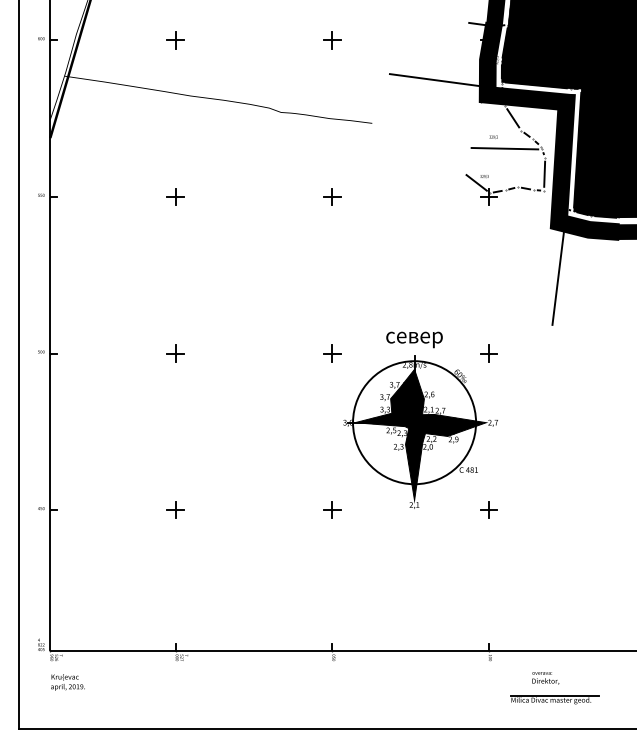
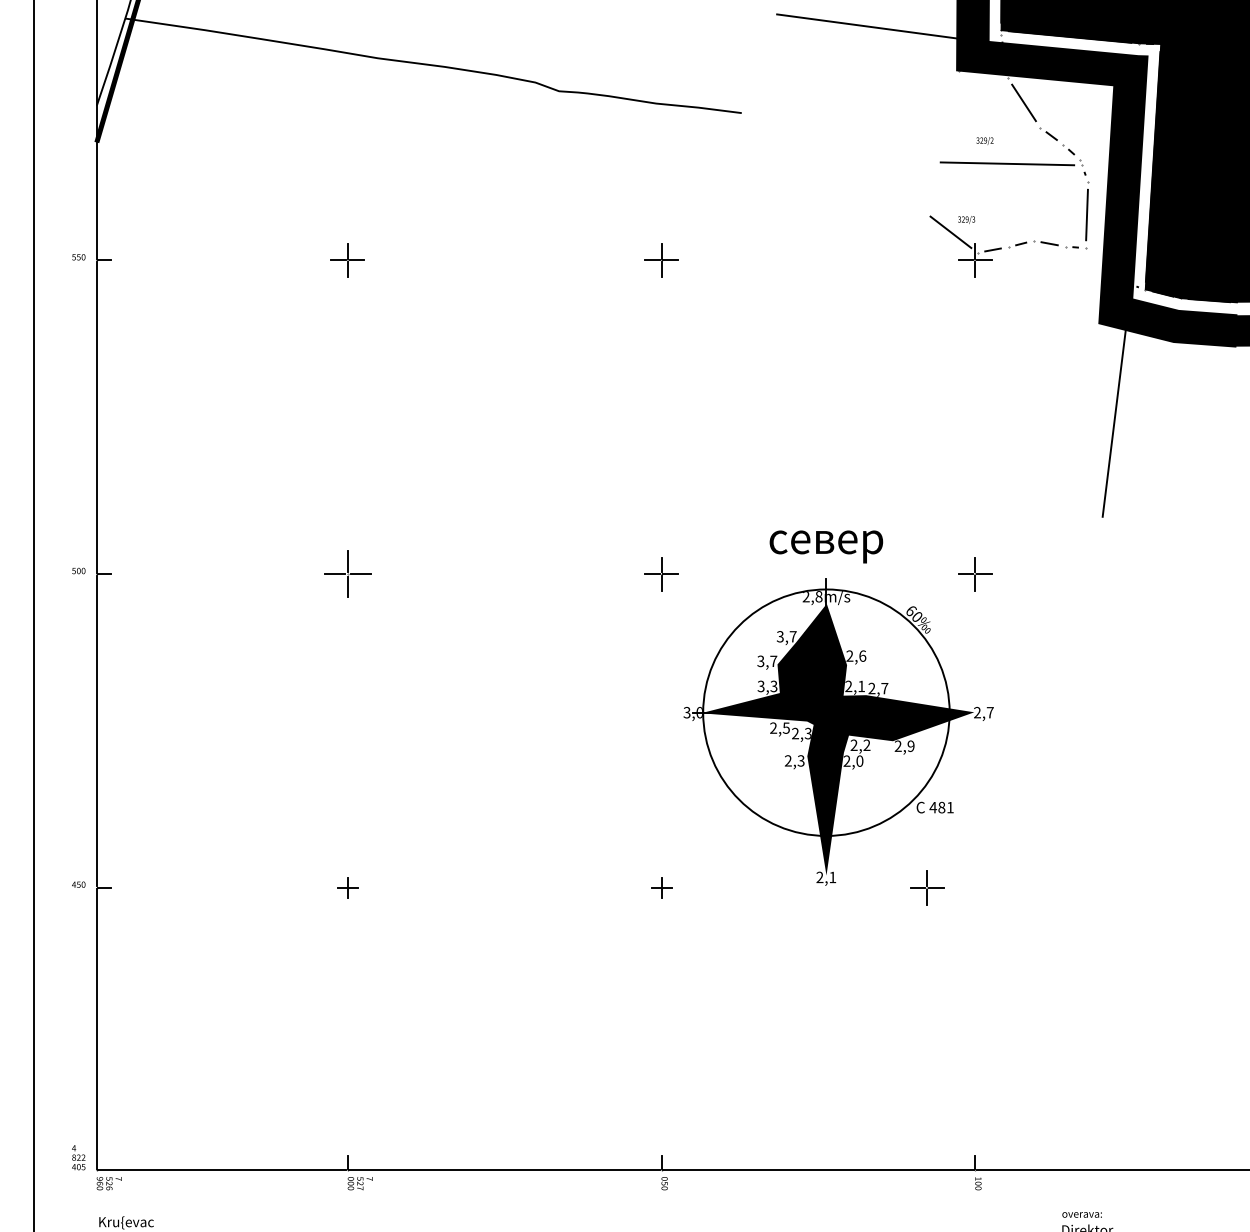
part: (175, 353) -> (347, 574), size x1.4
part: (175, 509) -> (347, 886), size x0.6
part: (332, 509) -> (662, 886), size x0.6
part: (488, 509) -> (926, 886), moved

